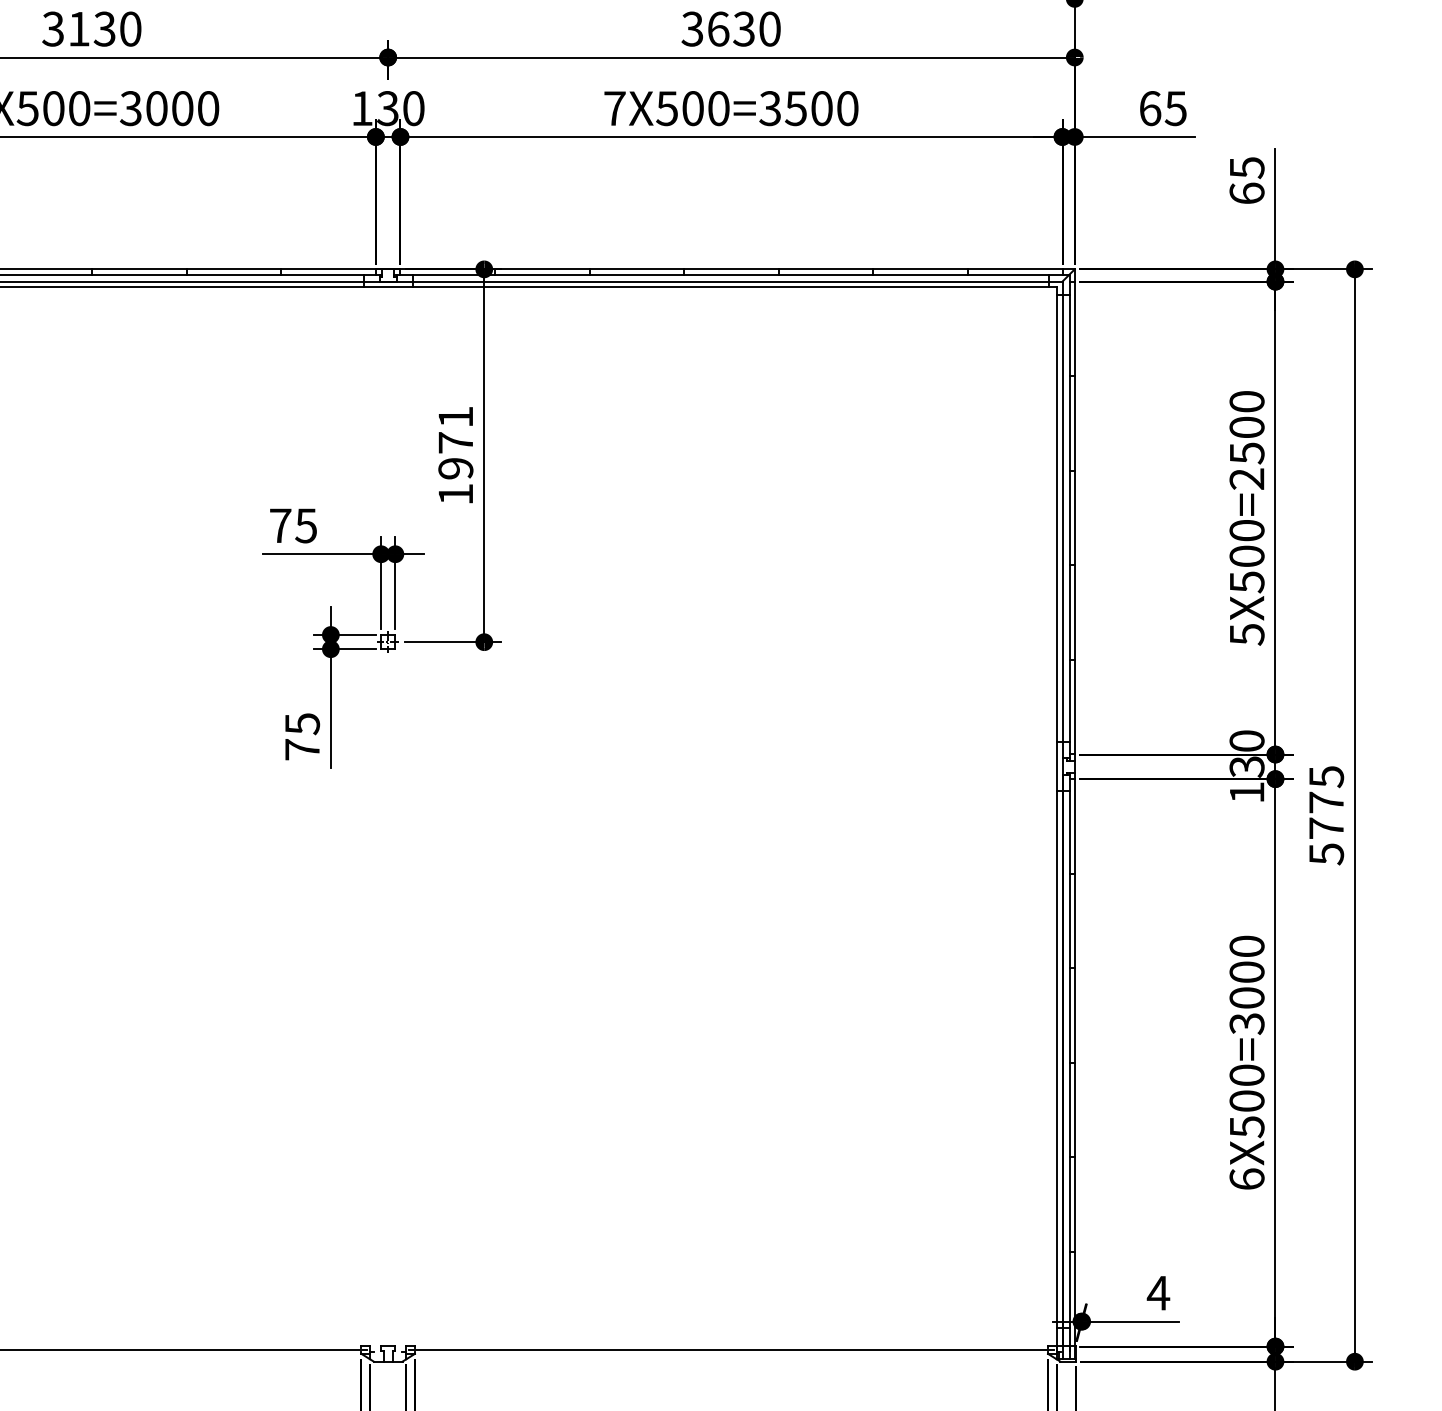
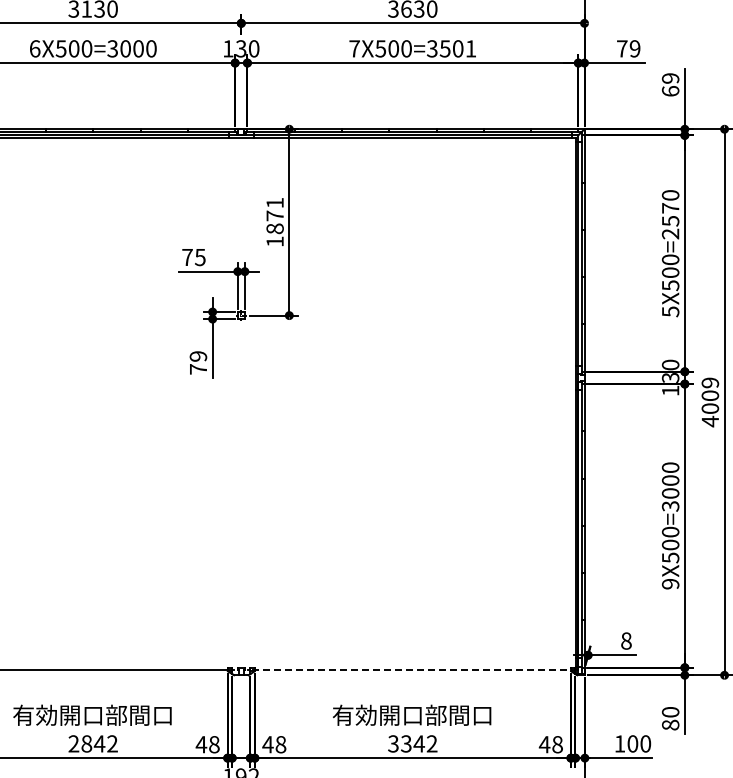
text: (846, 107) -> (470, 48), 7X500=3500 -> 7X500=3501
text: (1162, 107) -> (628, 48), 65 -> 79
text: (1246, 167) -> (670, 78), 65 -> 69
text: (1246, 427) -> (670, 208), 5X500=2500 -> 5X500=2570
text: (454, 467) -> (274, 228), 1971 -> 1871
text: (302, 723) -> (198, 356), 75 -> 79
text: (1326, 815) -> (710, 402), 5775 -> 4009
text: (1246, 1178) -> (670, 583), 6X500=3000 -> 9X500=3000
text: (1158, 1292) -> (626, 640), 4 -> 8
line: (732, 1350) -> (413, 669), solid -> dashed

